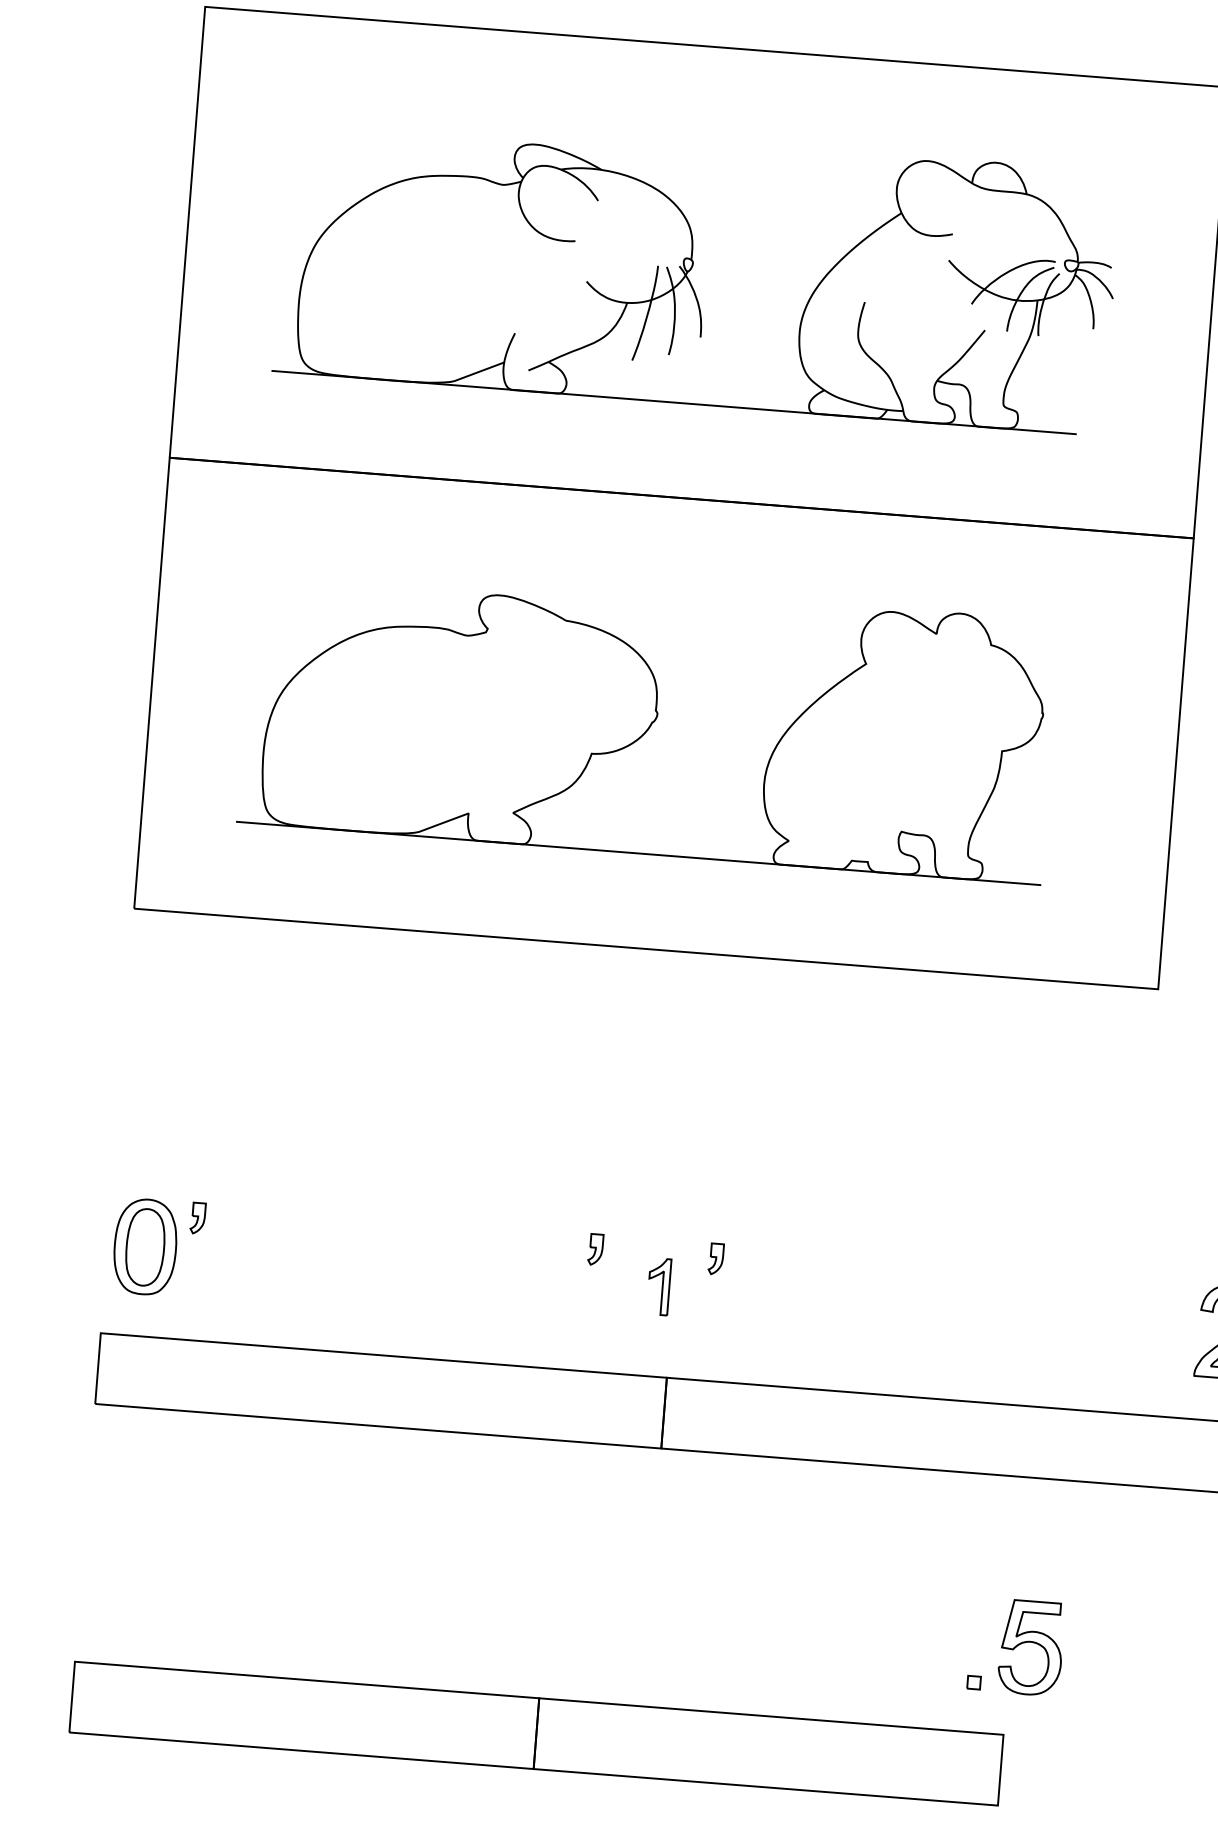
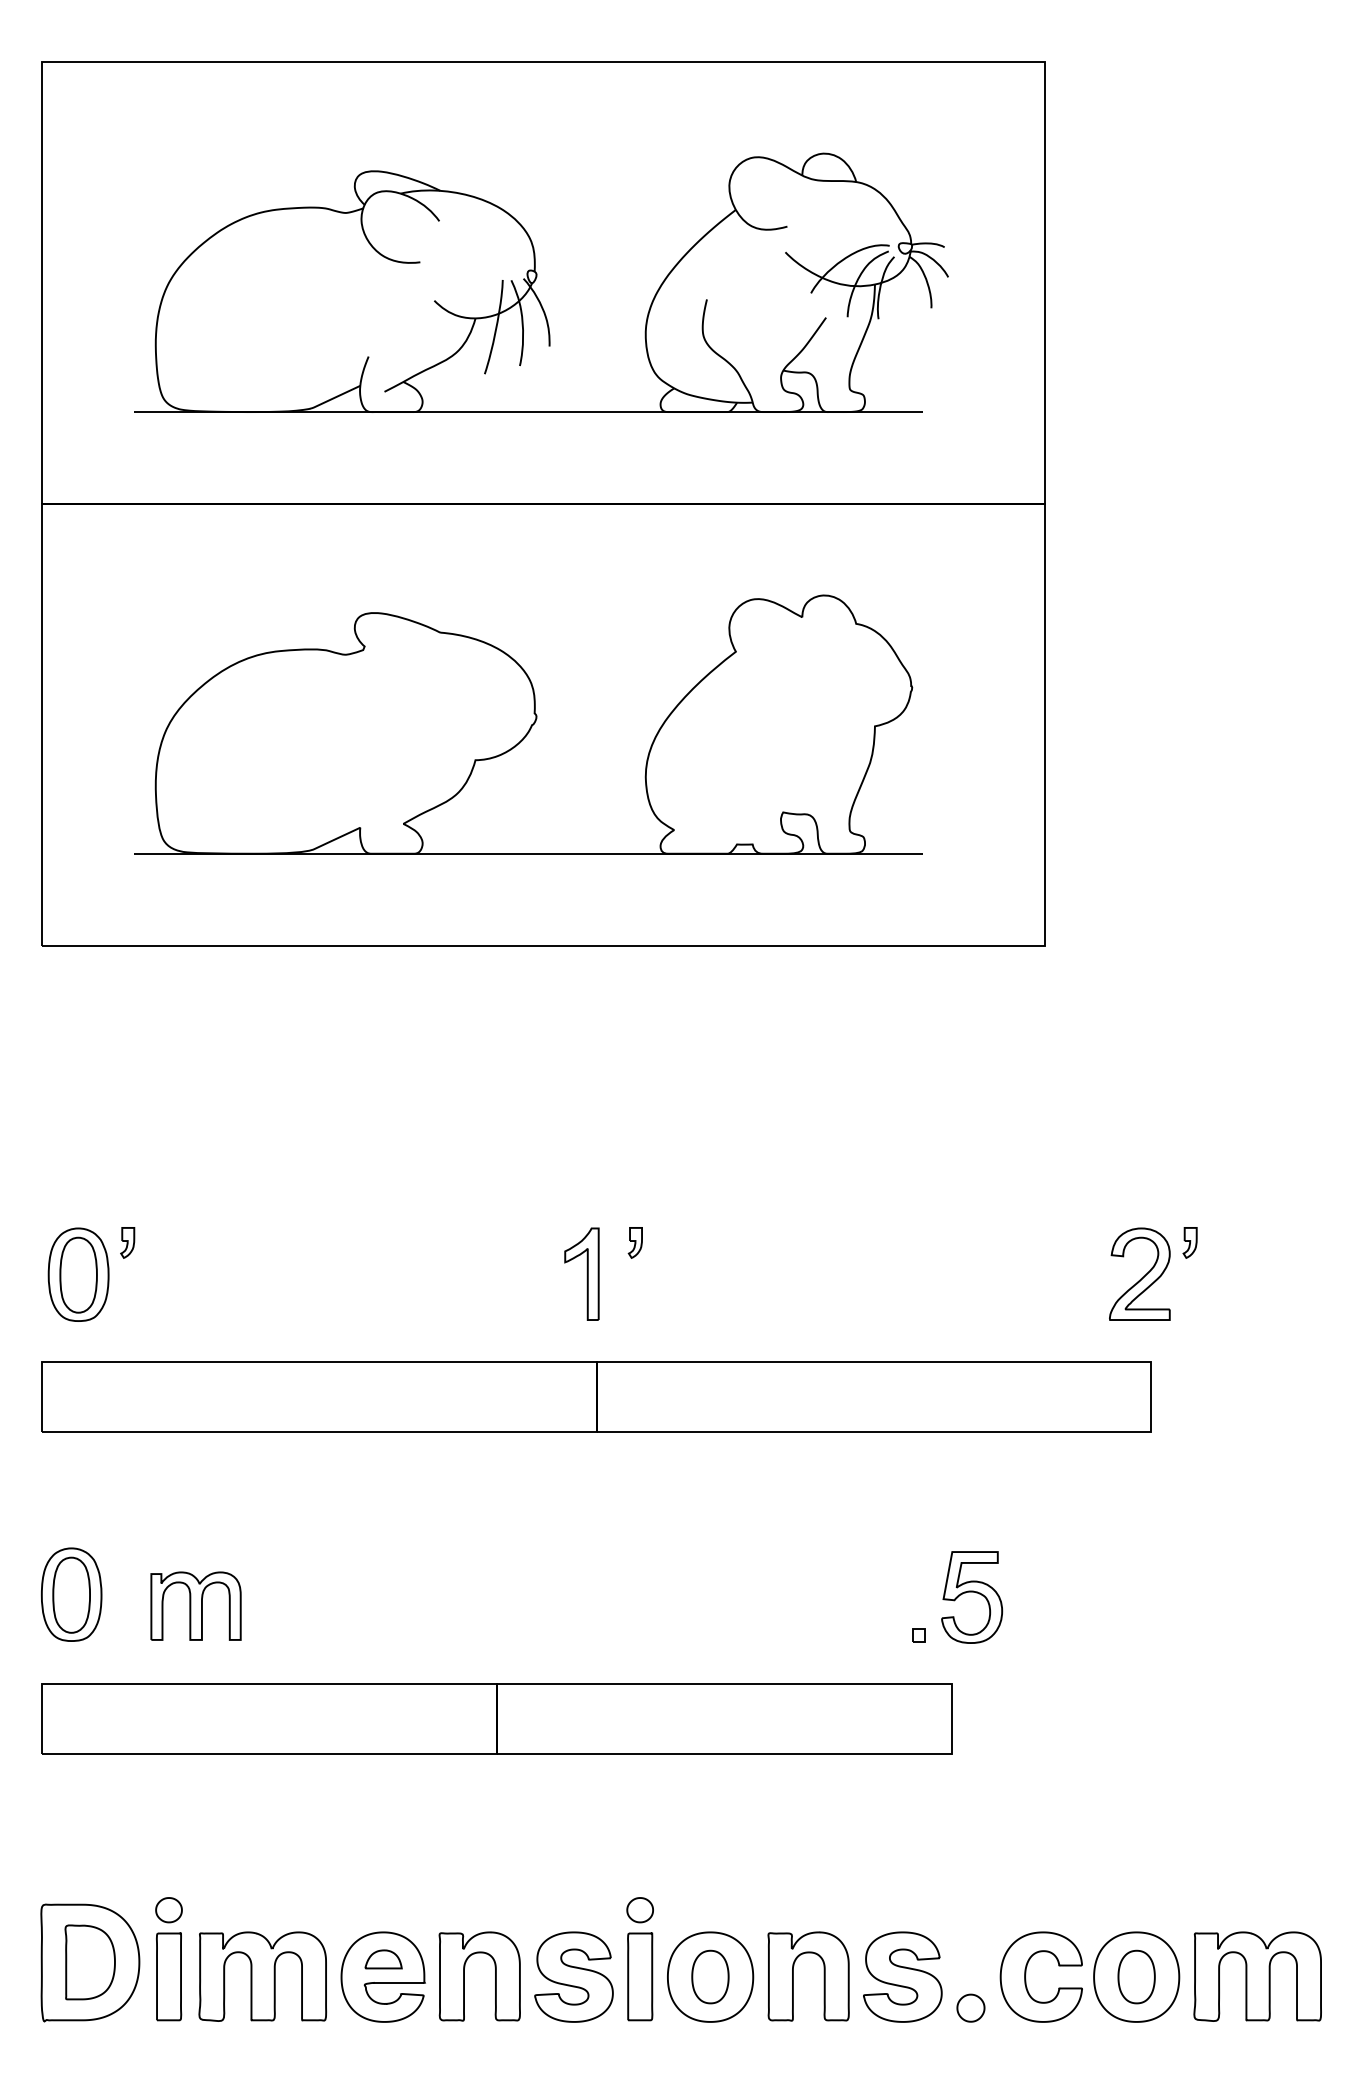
part: (594, 1249) -> (516, 1242), removed
part: (658, 1286) -> (581, 1273), size x1.67
part: (112, 1572) -> (71, 1594), added
part: (238, 1593) -> (195, 1605), added

